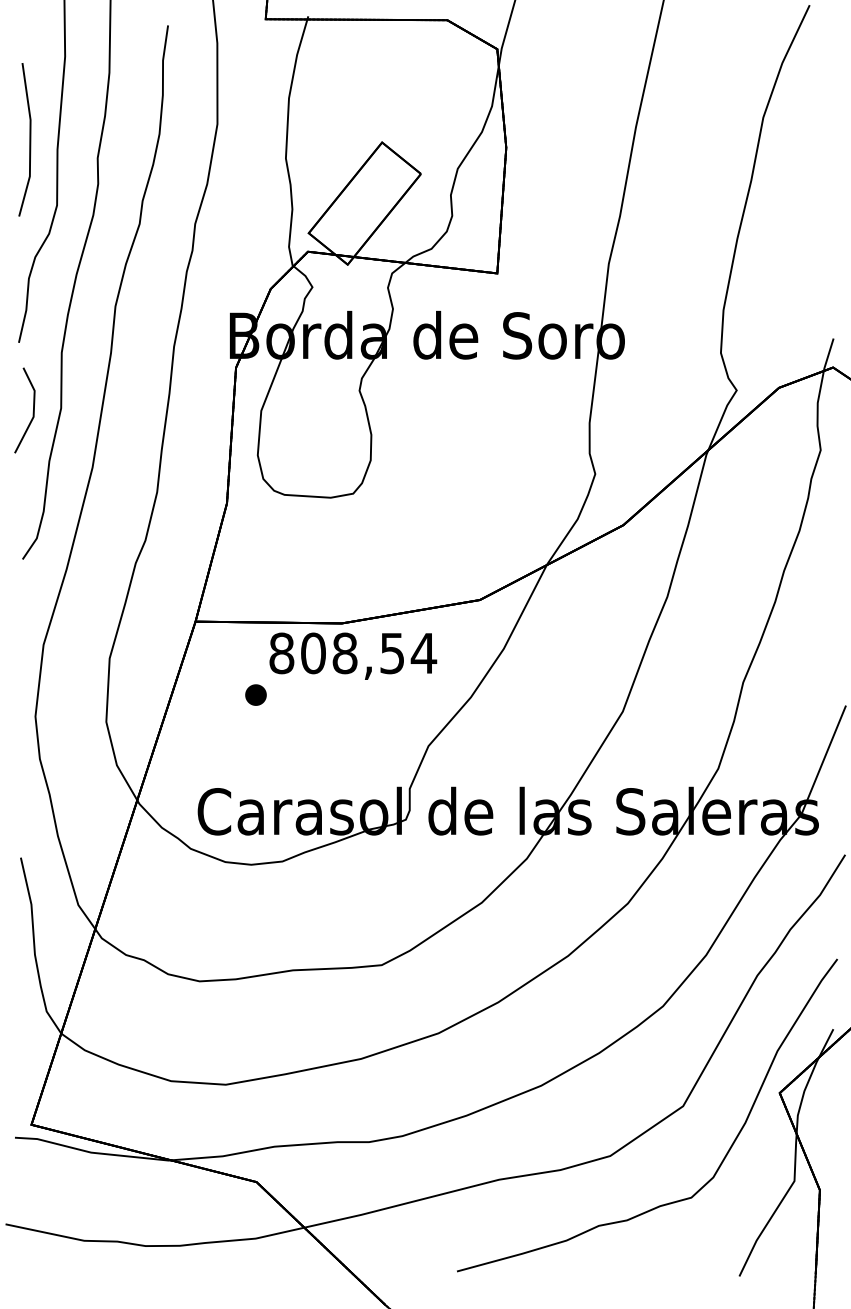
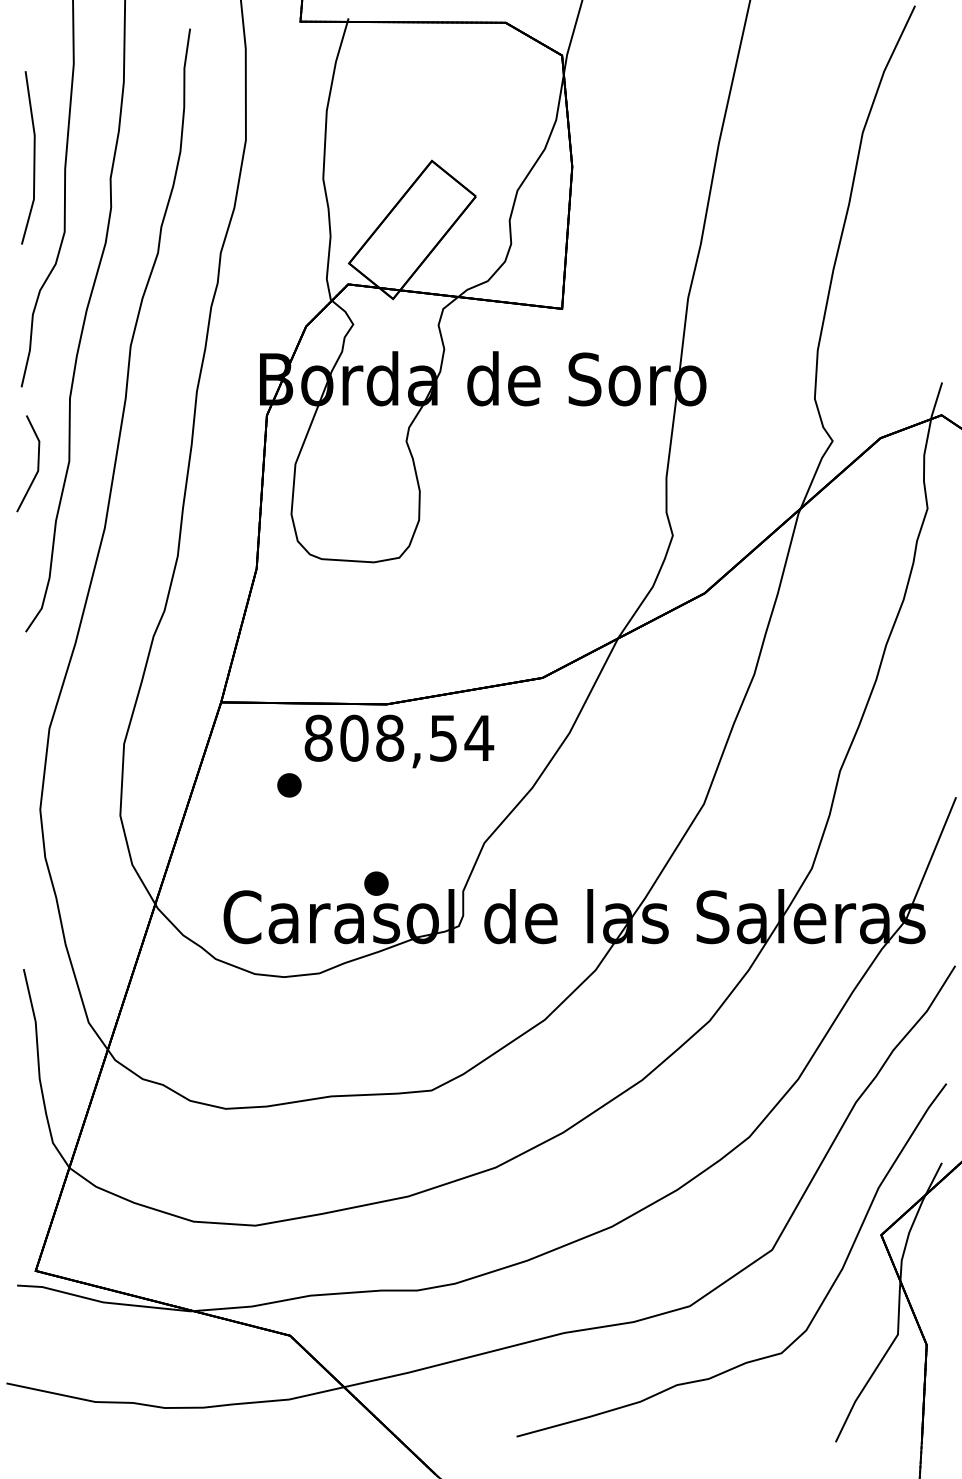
part: (332, 781) -> (375, 883), added

